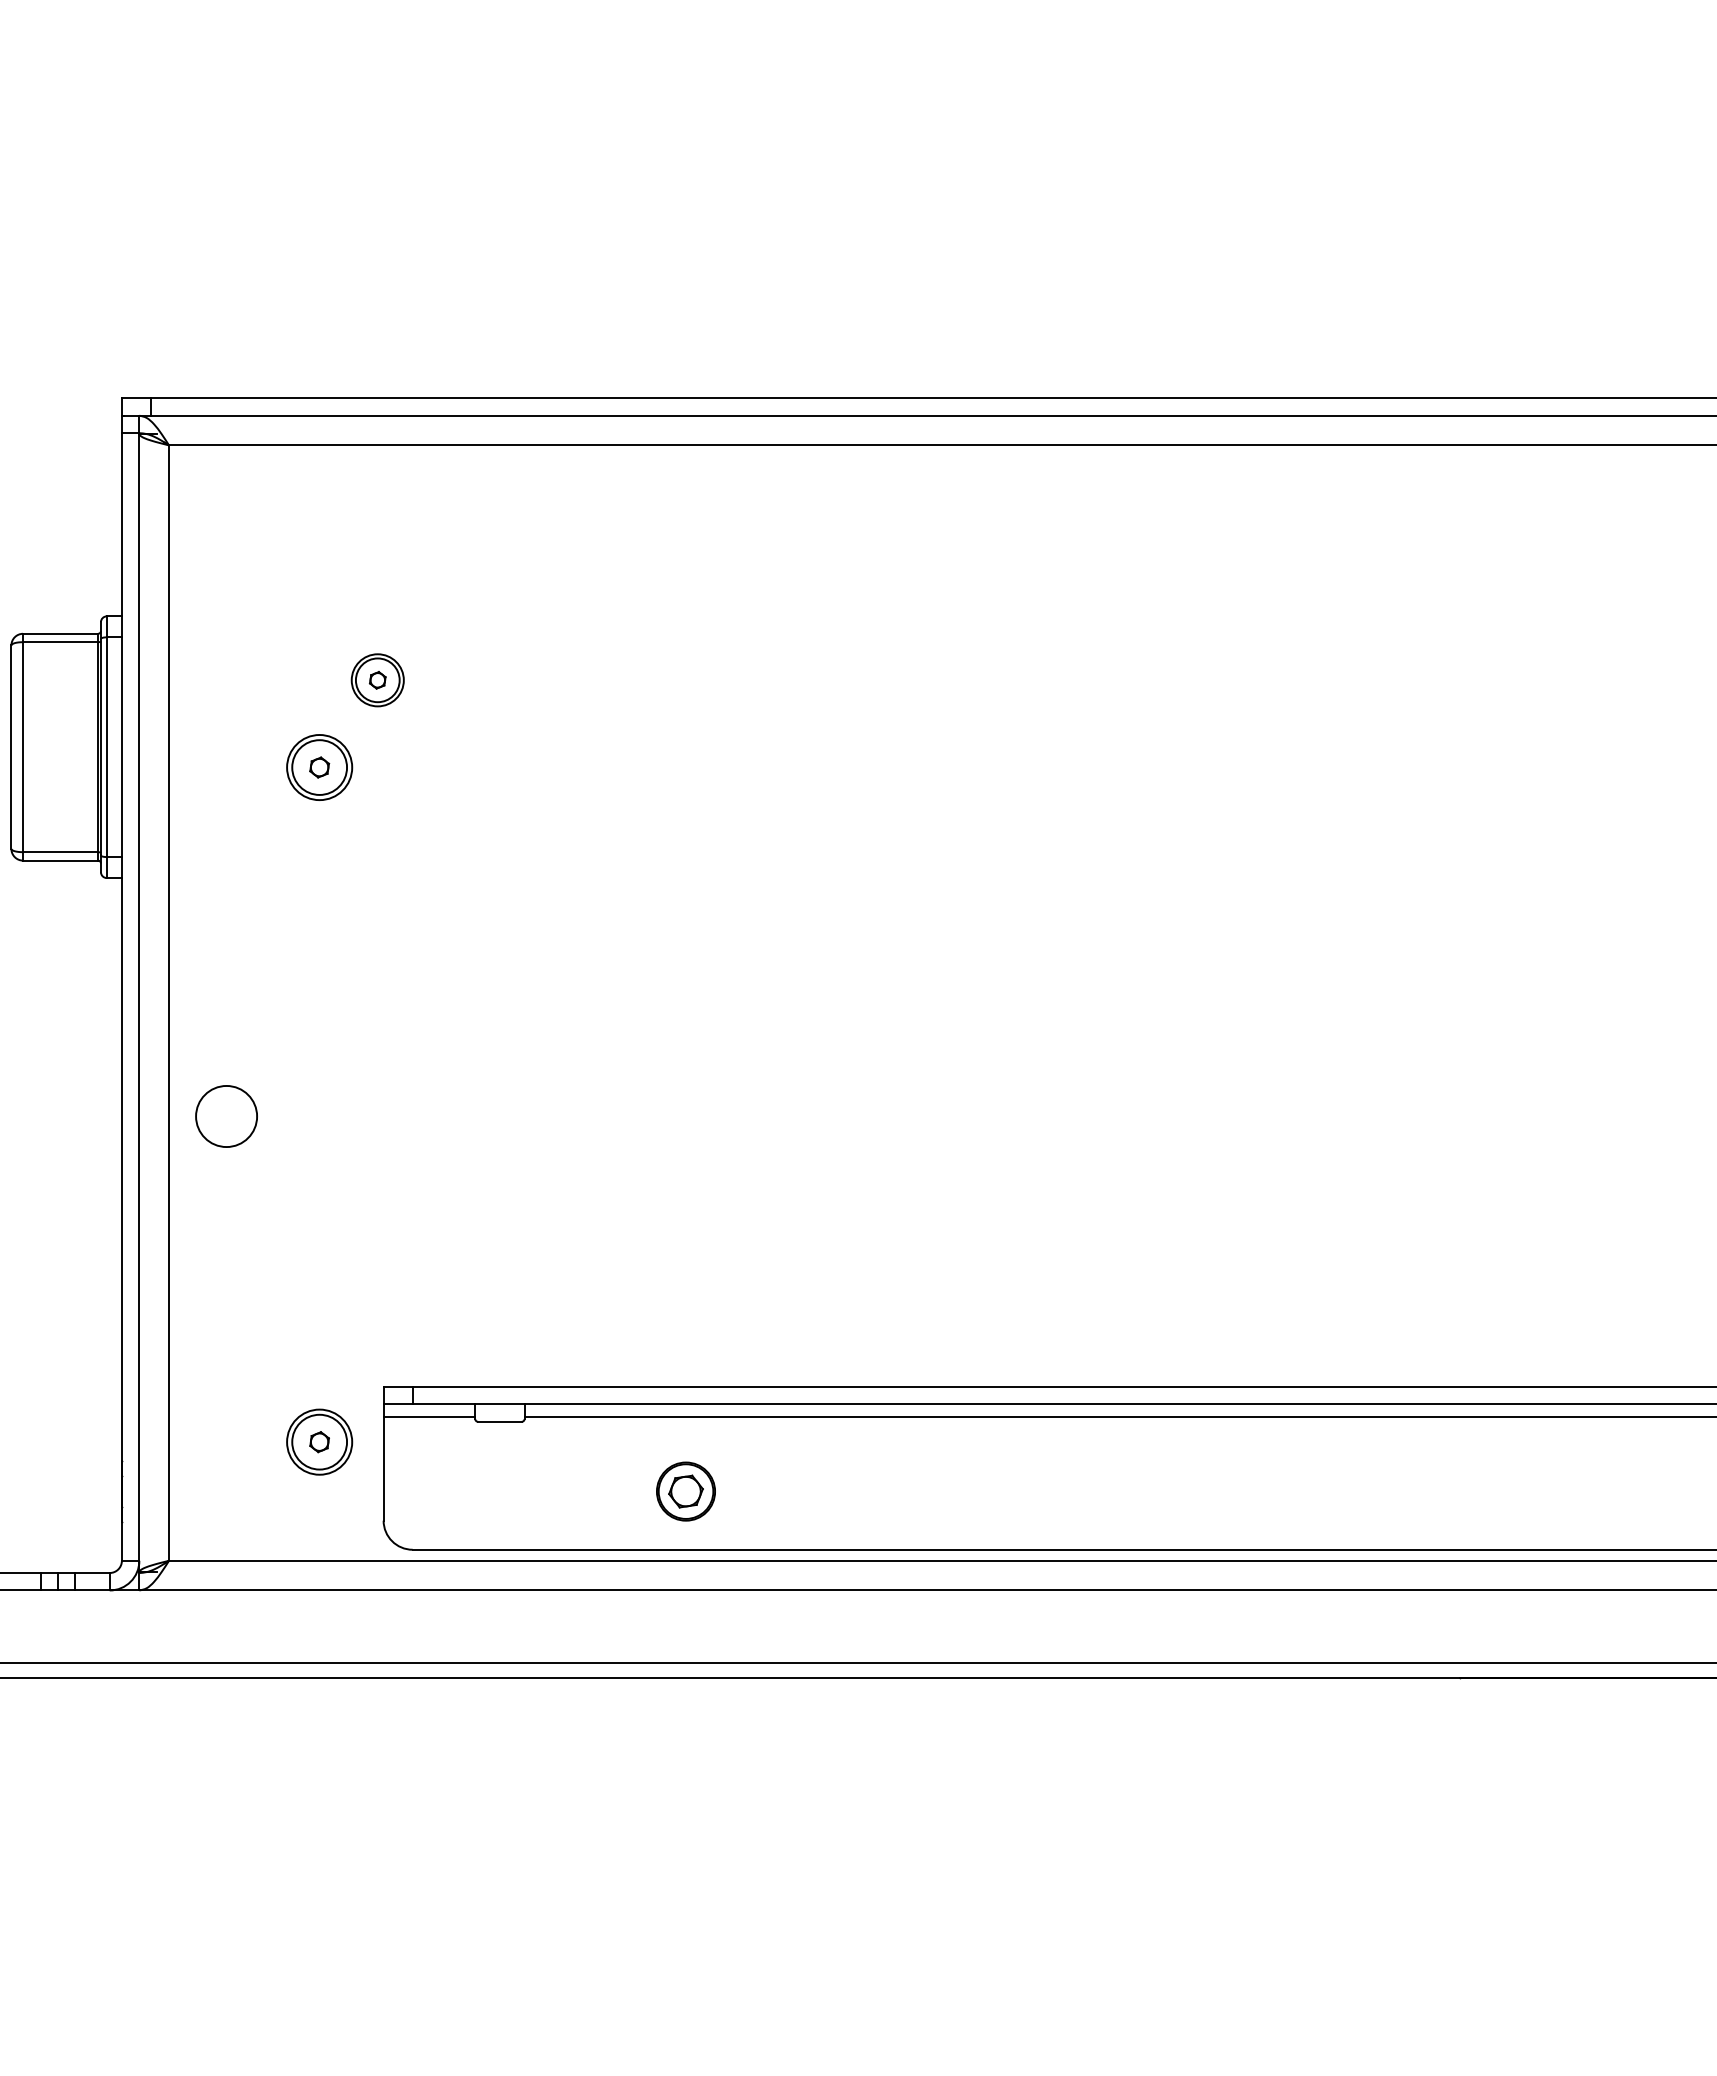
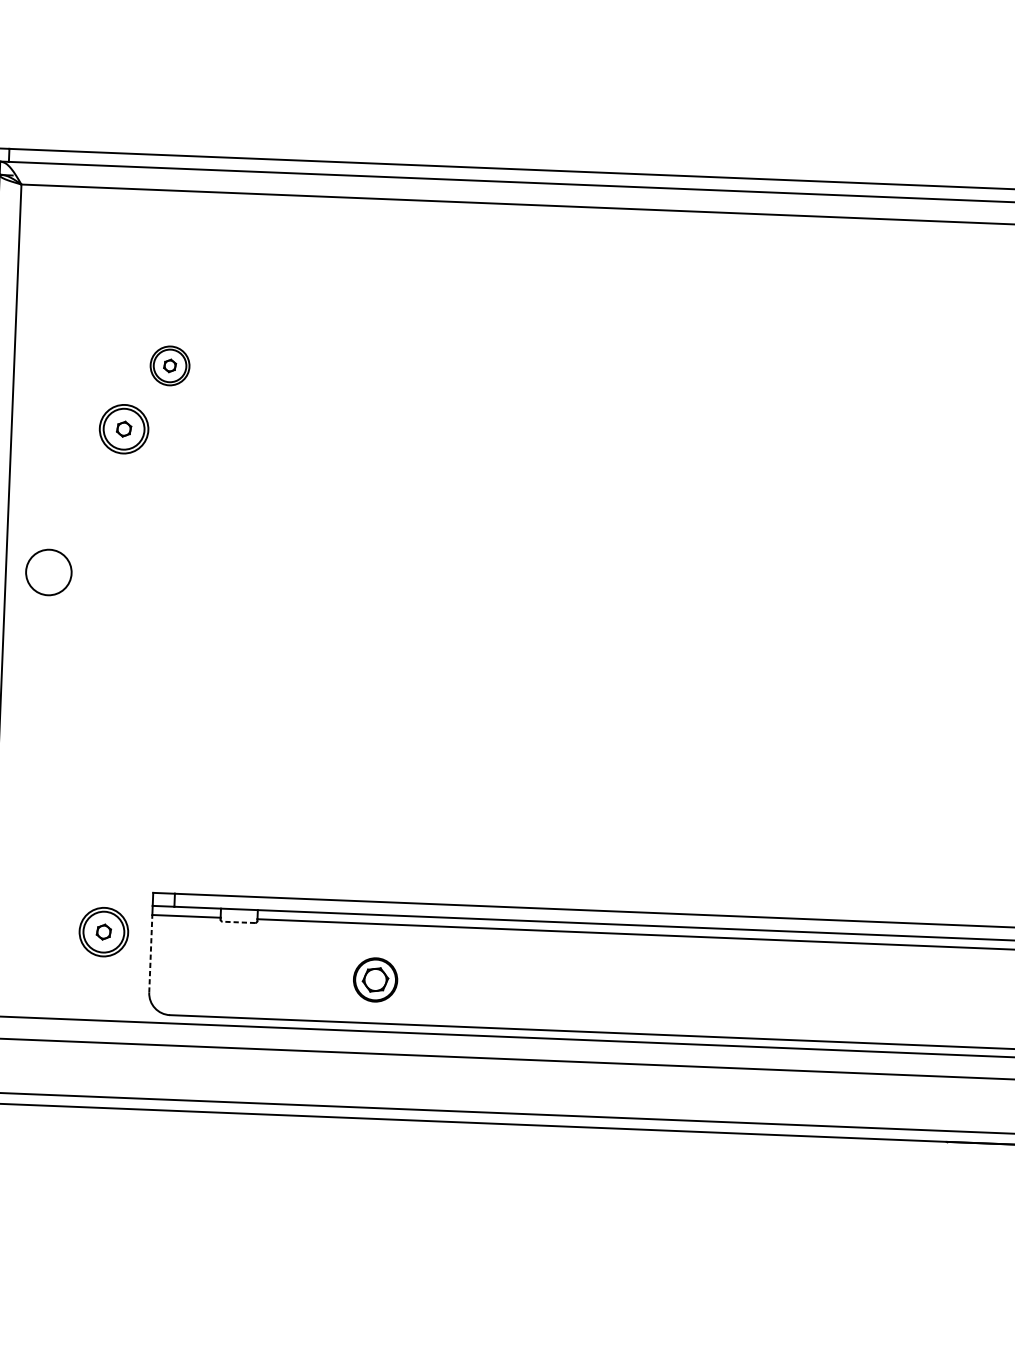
circle: (226, 1116) -> (48, 572), moved
line: (499, 1421) -> (238, 922), solid -> dashed
line: (383, 1468) -> (150, 953), solid -> dashed

